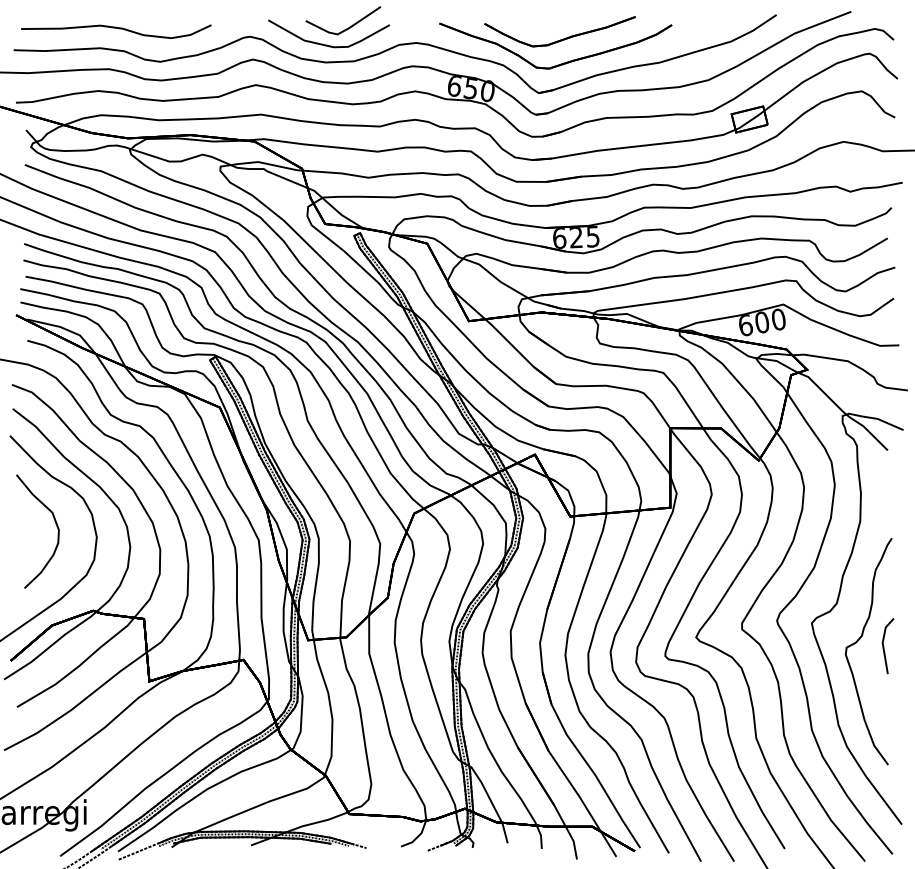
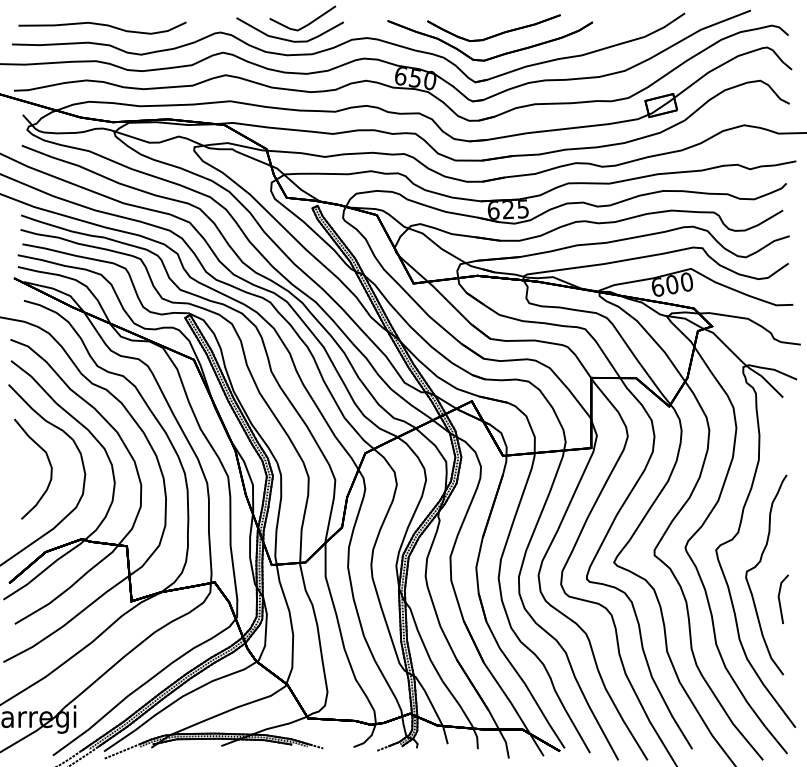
part: (887, 646) -> (782, 599), moved

